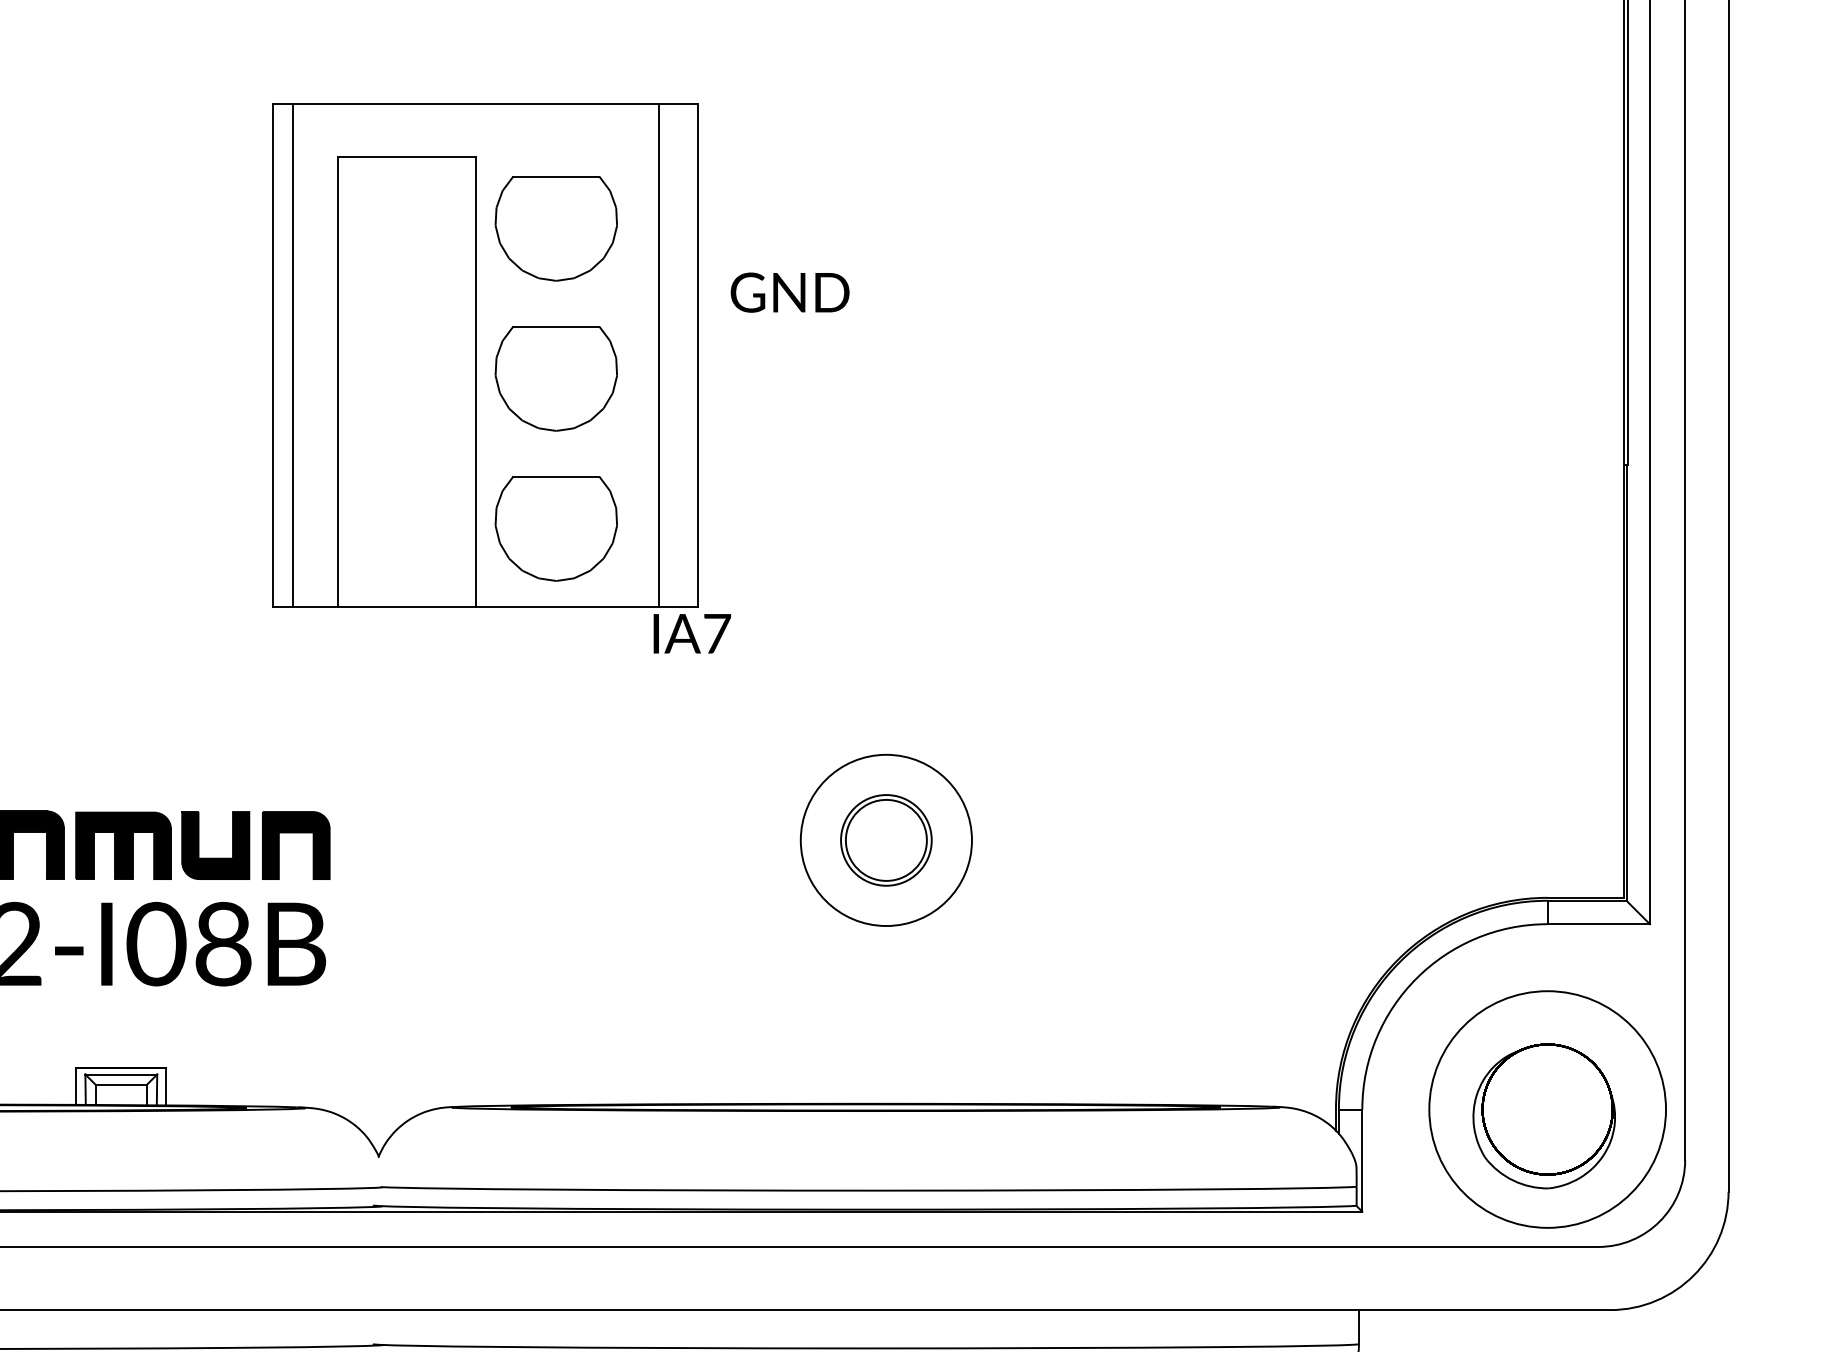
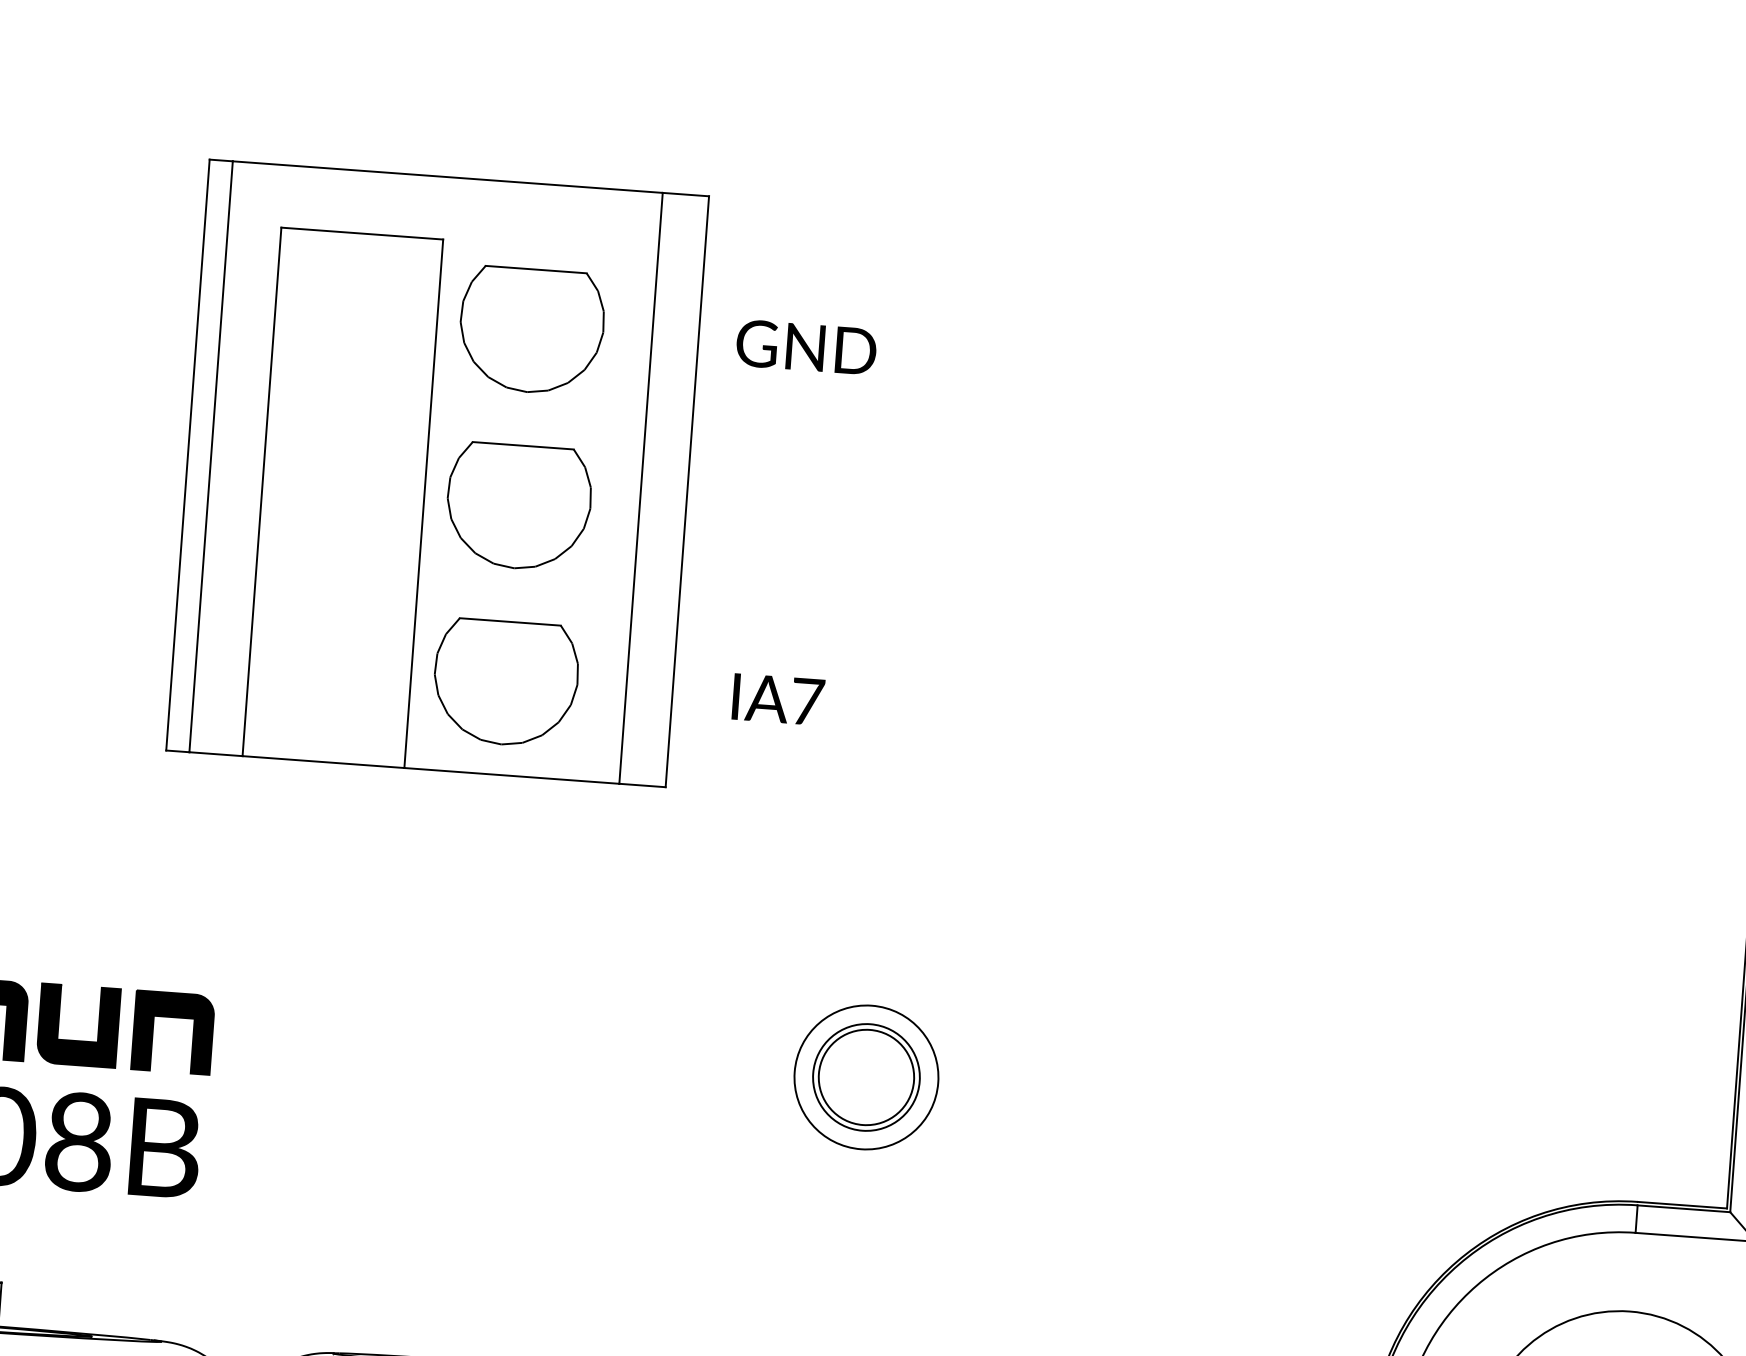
text: (789, 292) -> (805, 347), moved
text: (691, 633) -> (777, 699), moved
circle: (886, 840) -> (866, 1077), size x0.71

